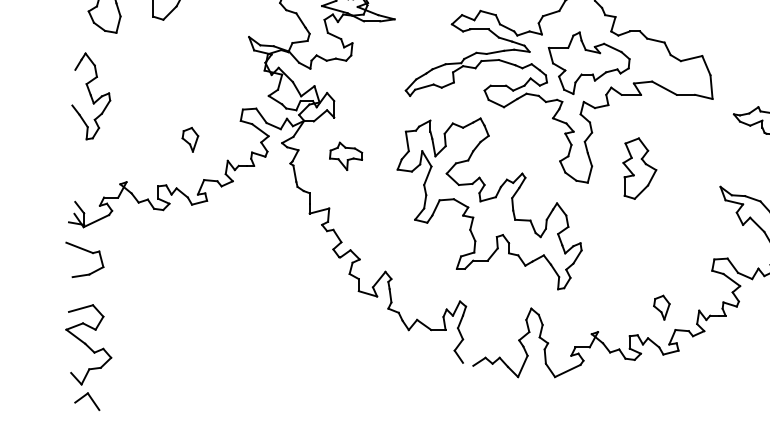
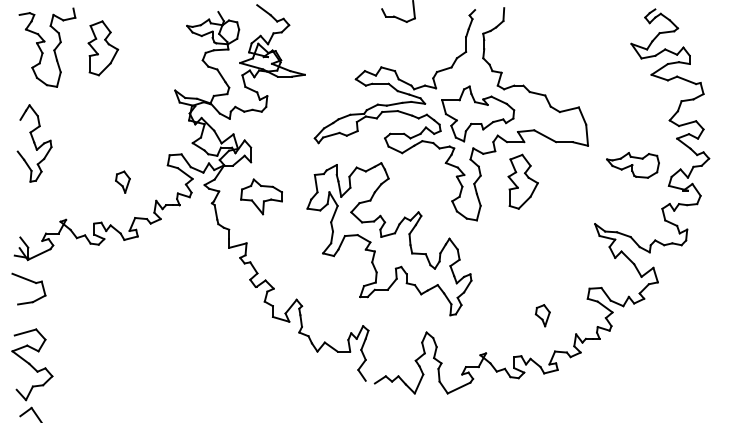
part: (345, 155) -> (261, 196), size x1.43
part: (638, 168) -> (522, 181), moved
part: (661, 307) -> (542, 315), moved

